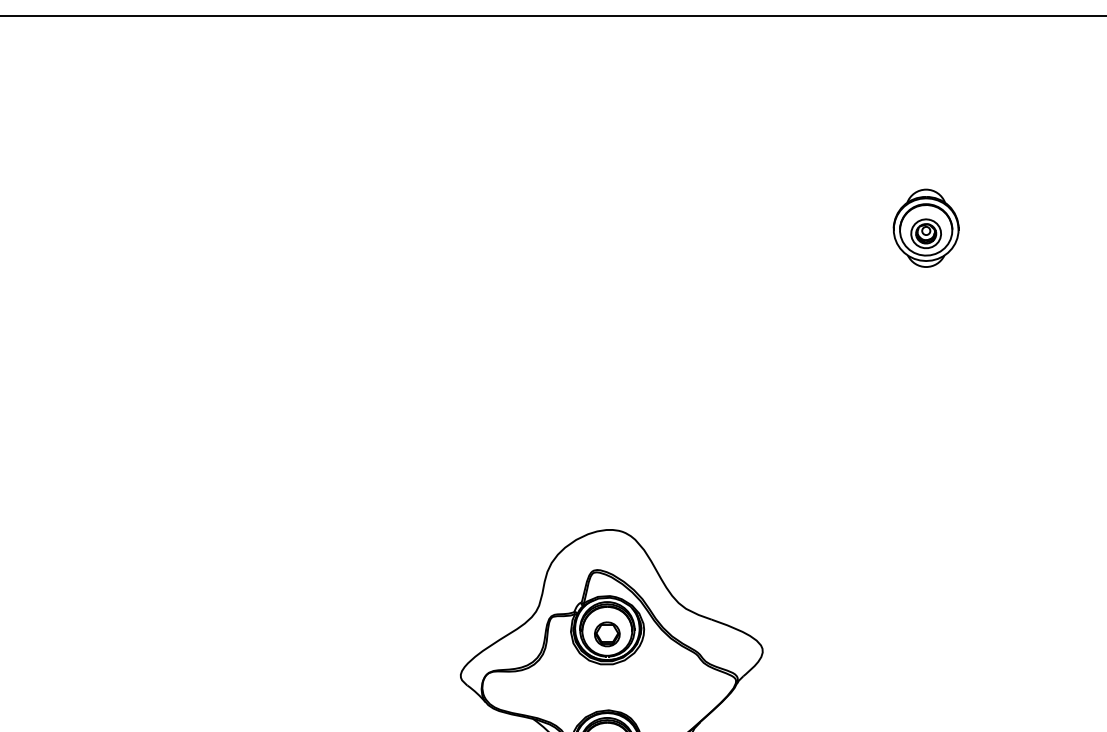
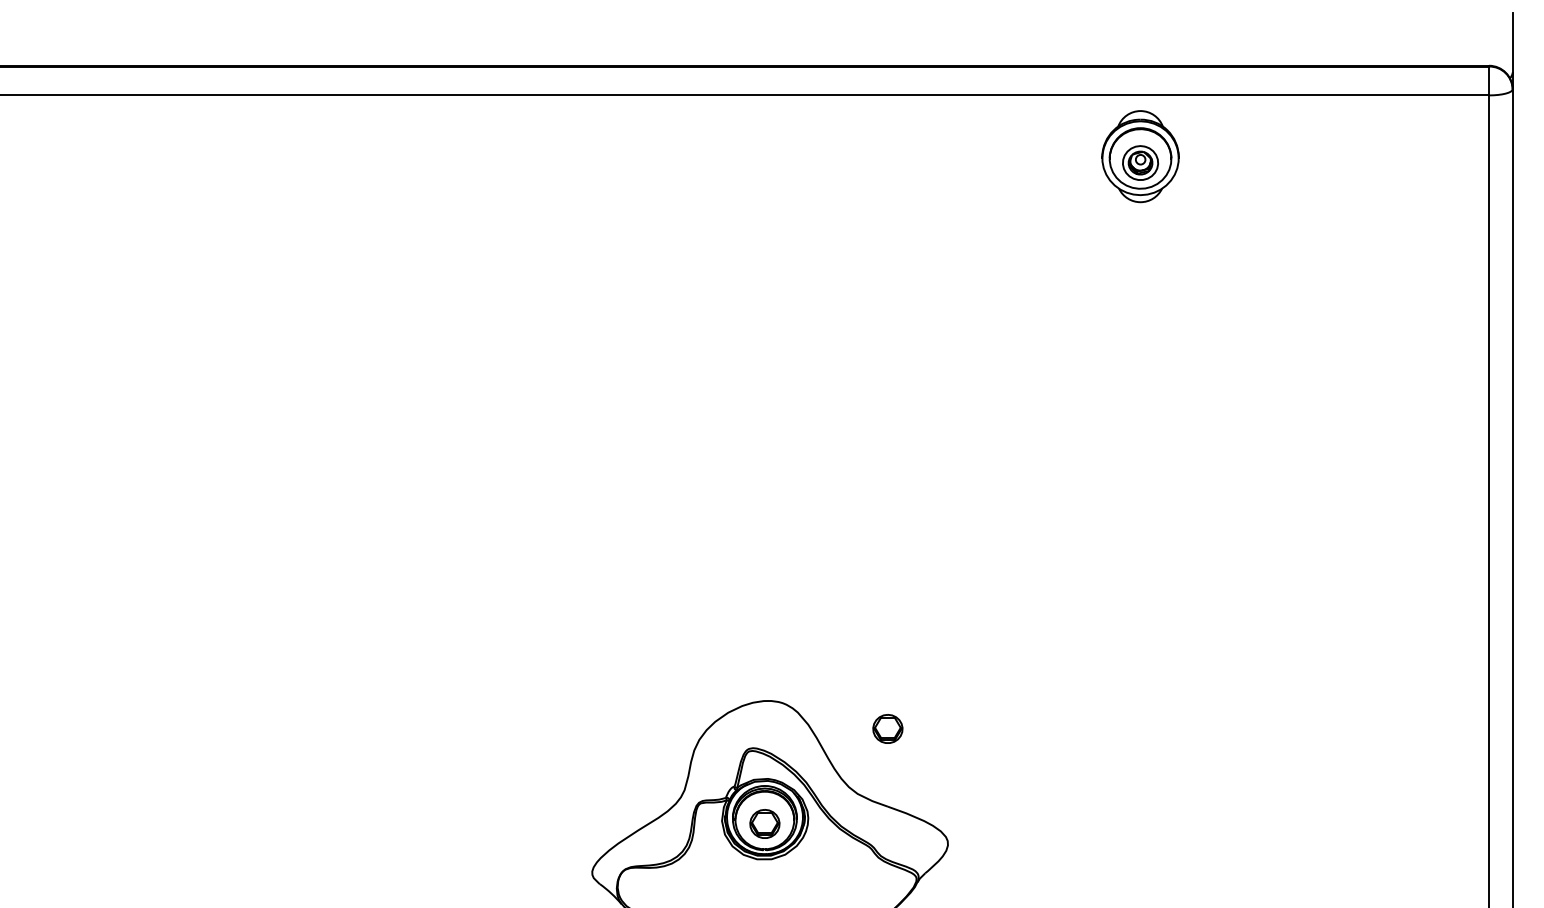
part: (926, 228) -> (1140, 156), moved
part: (711, 553) -> (887, 728), added

